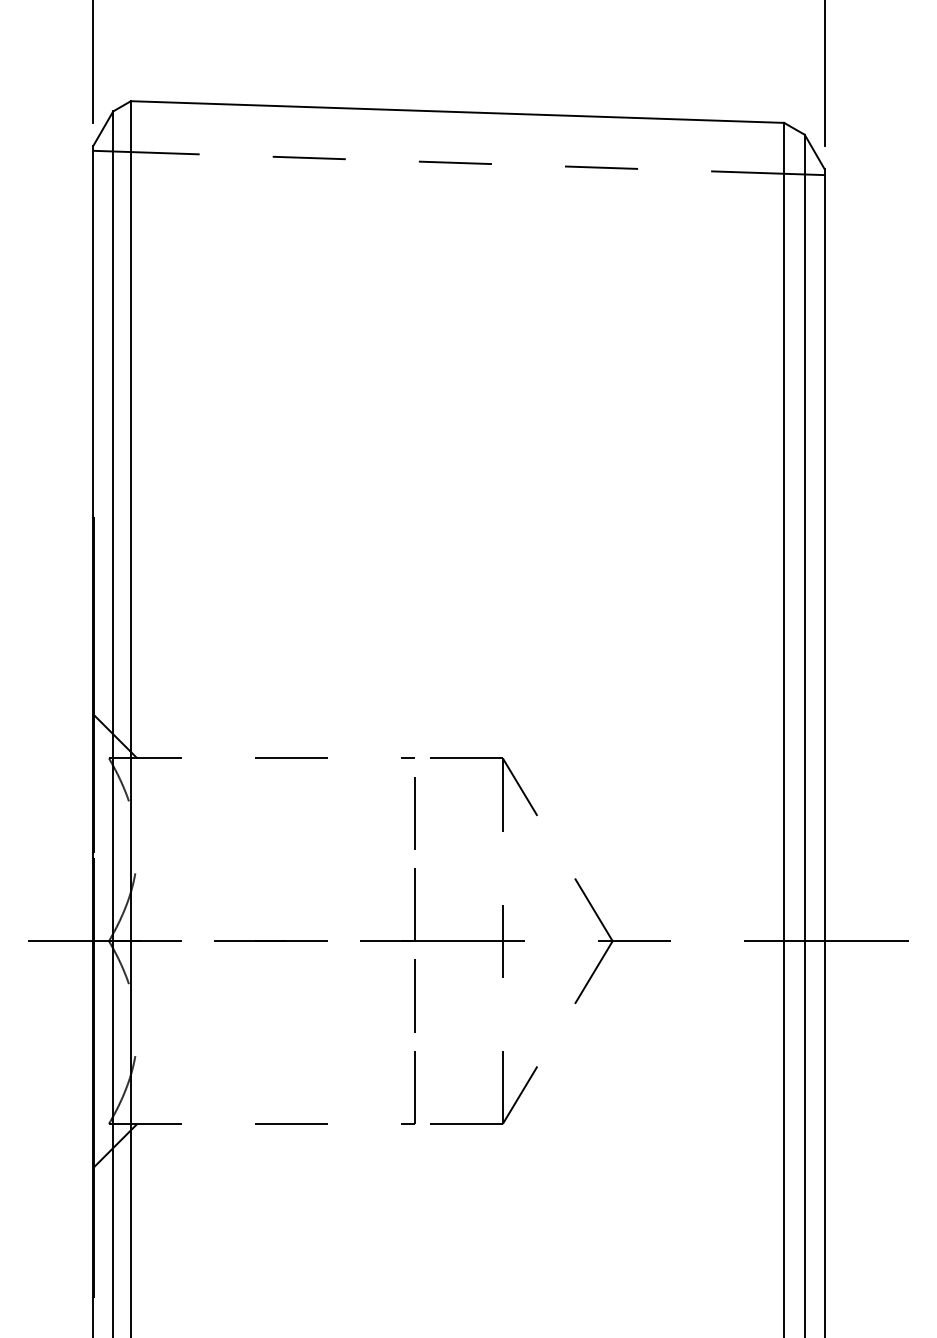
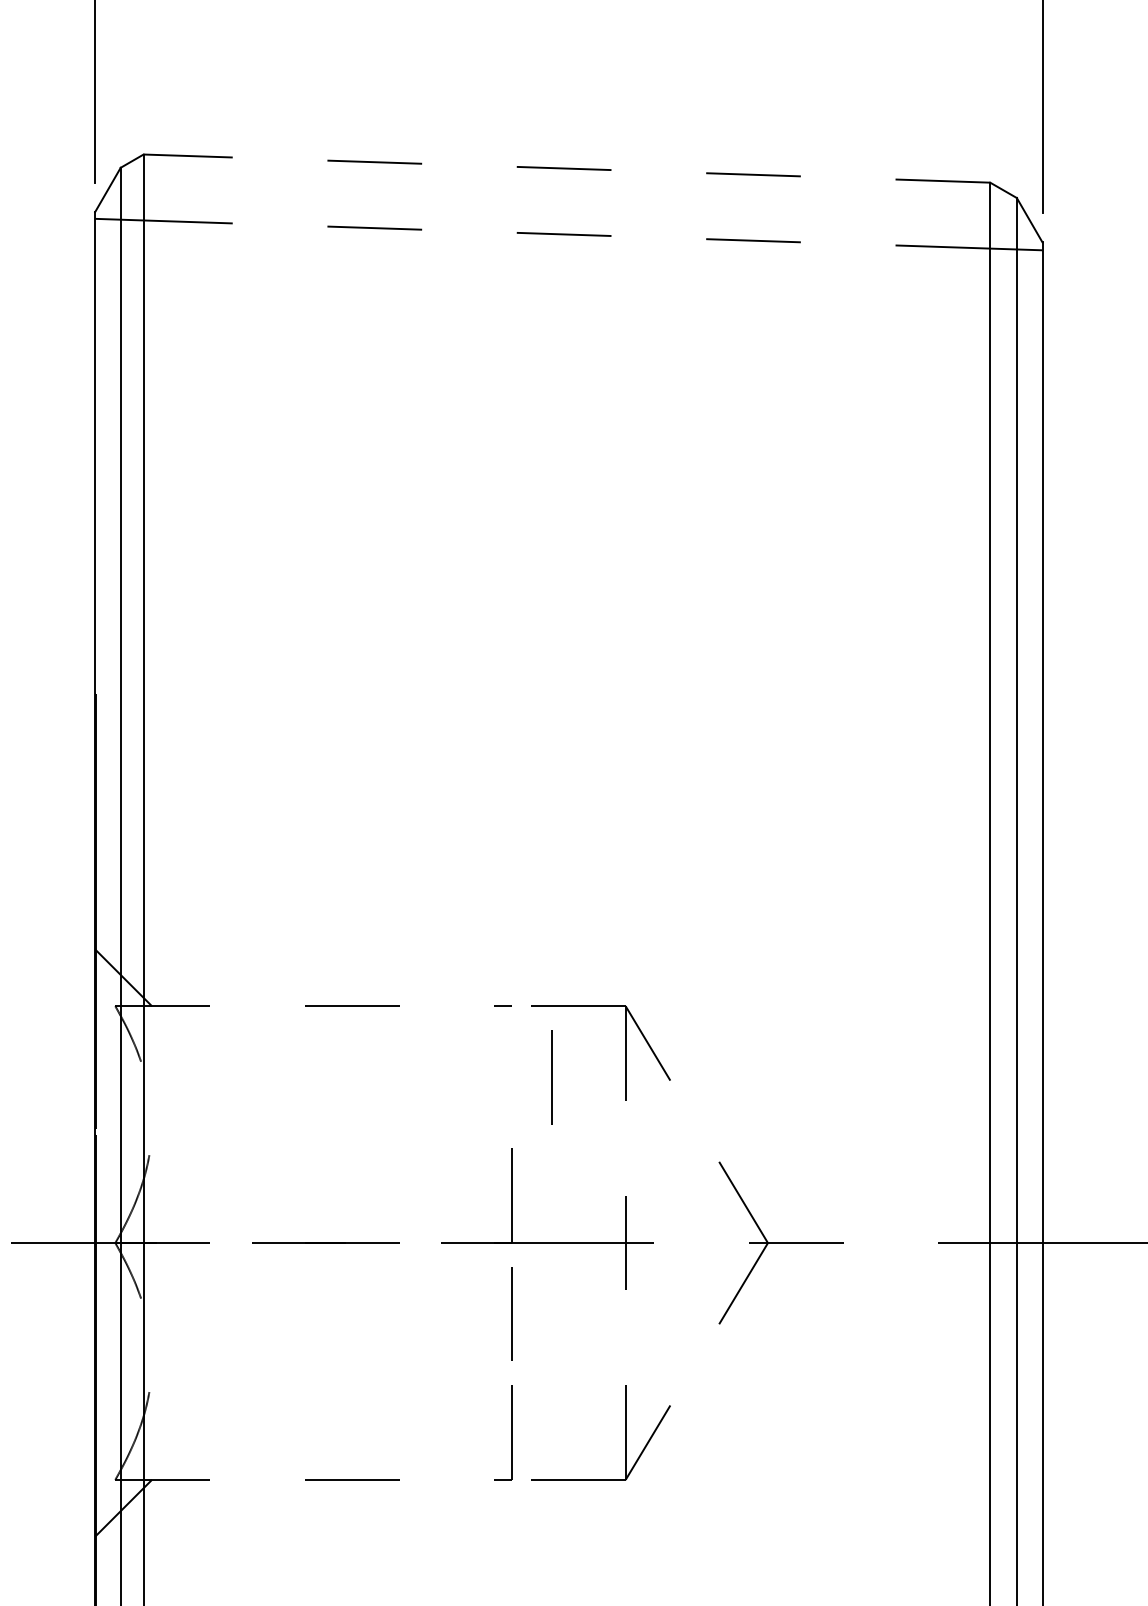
line: (457, 112) -> (566, 169), solid -> dashed
line: (414, 813) -> (551, 1077), moved

